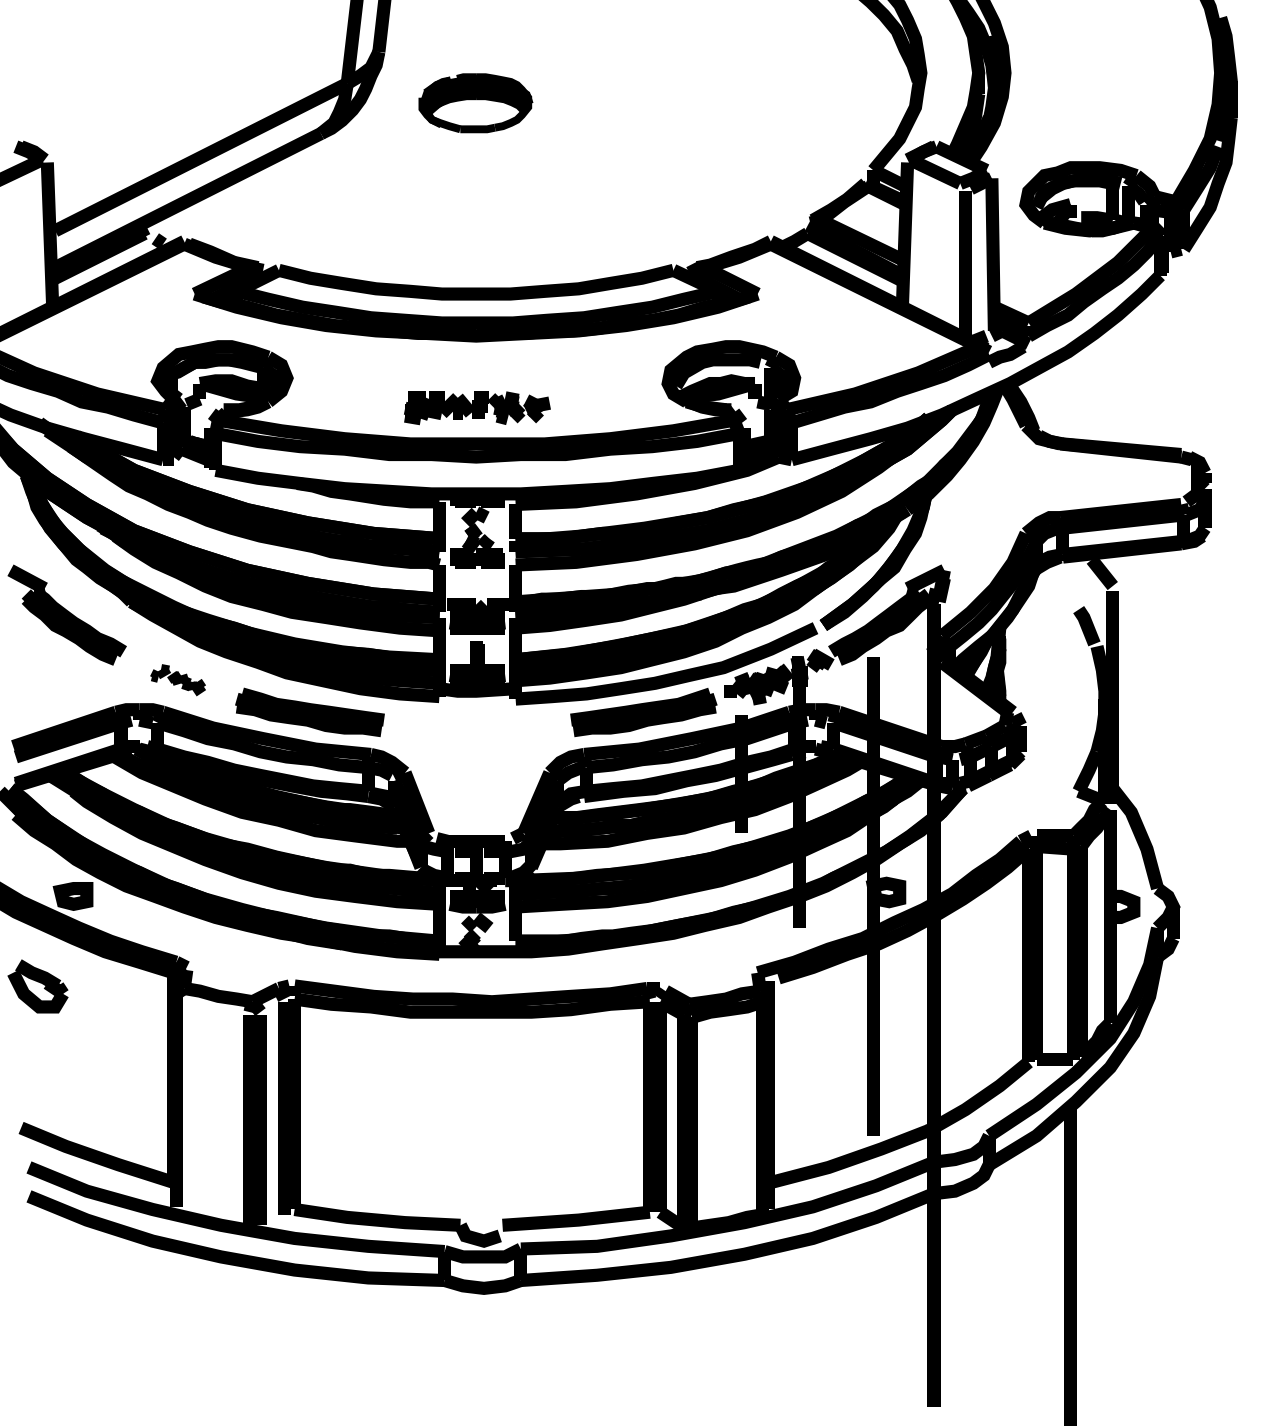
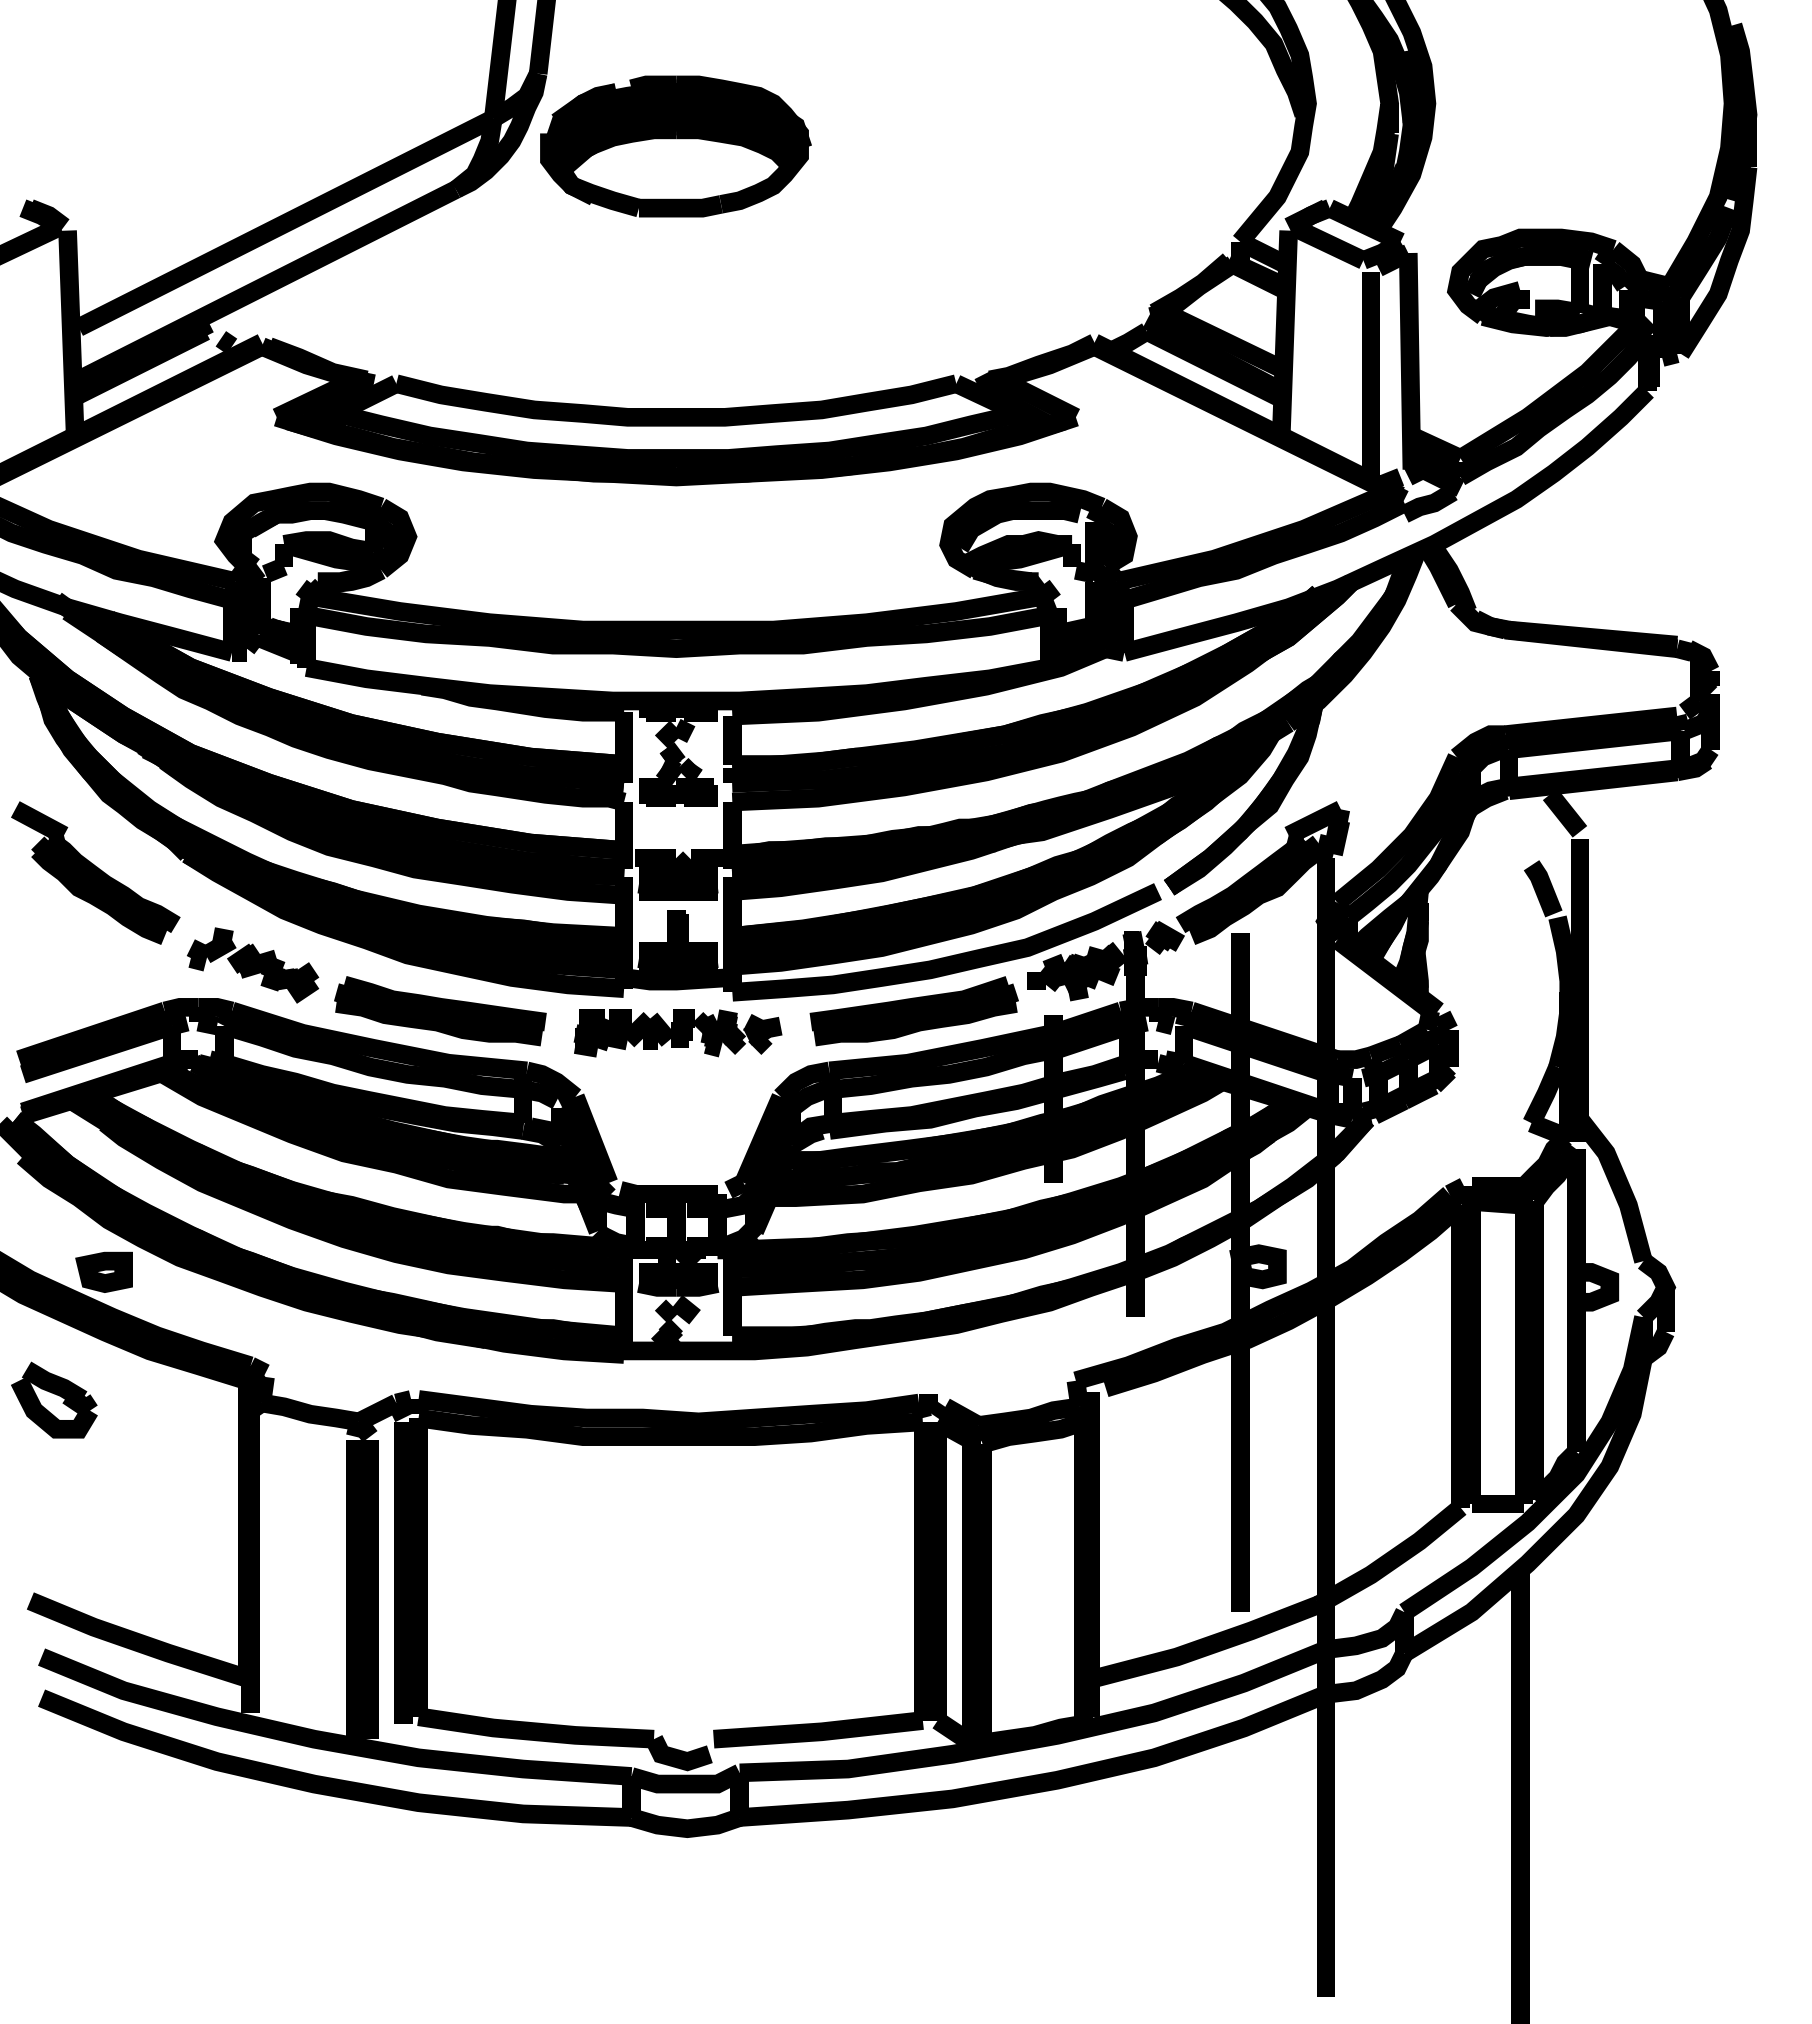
part: (475, 103) -> (675, 146), size x1.67
part: (477, 408) -> (677, 1033), moved
part: (178, 680) -> (253, 965), size x1.67

